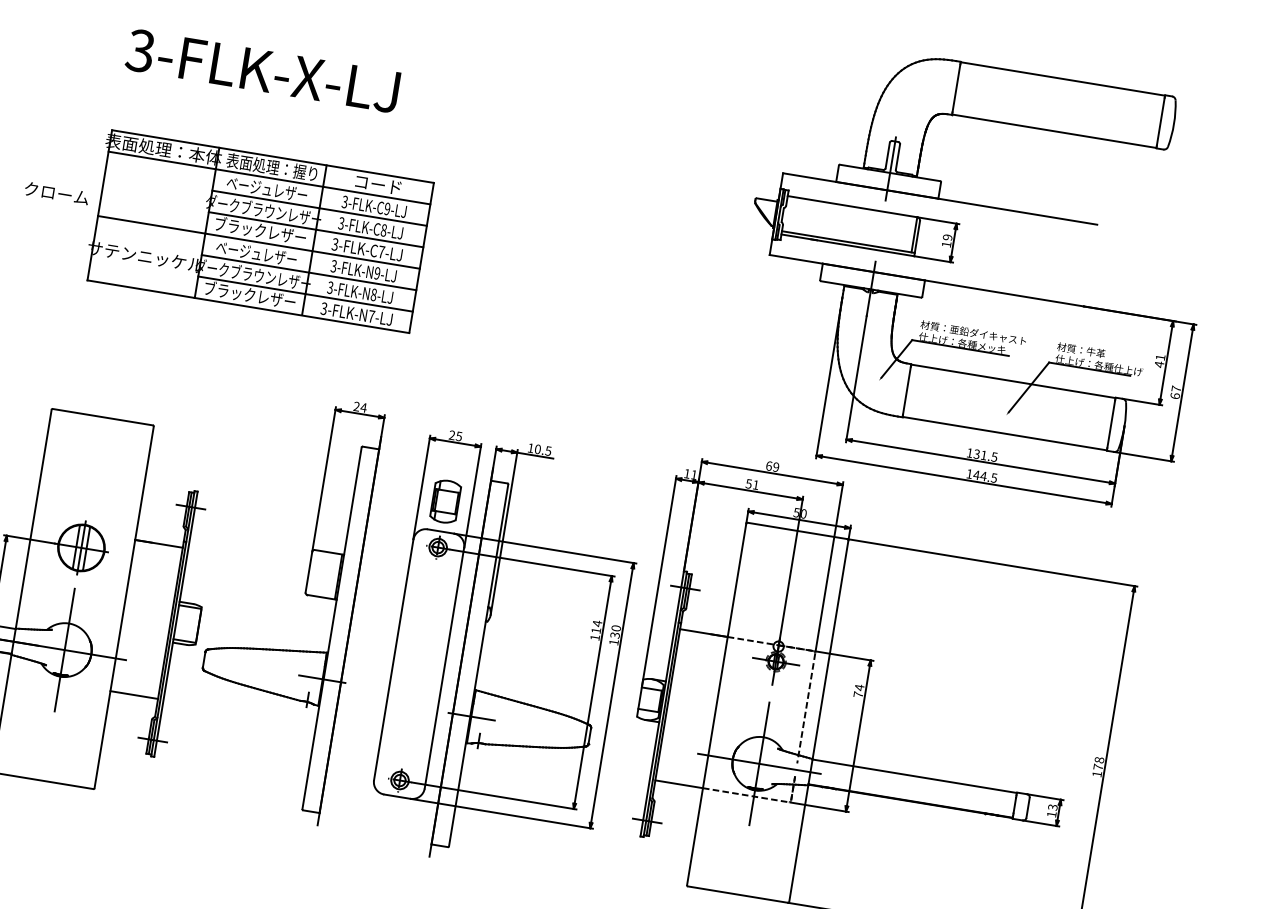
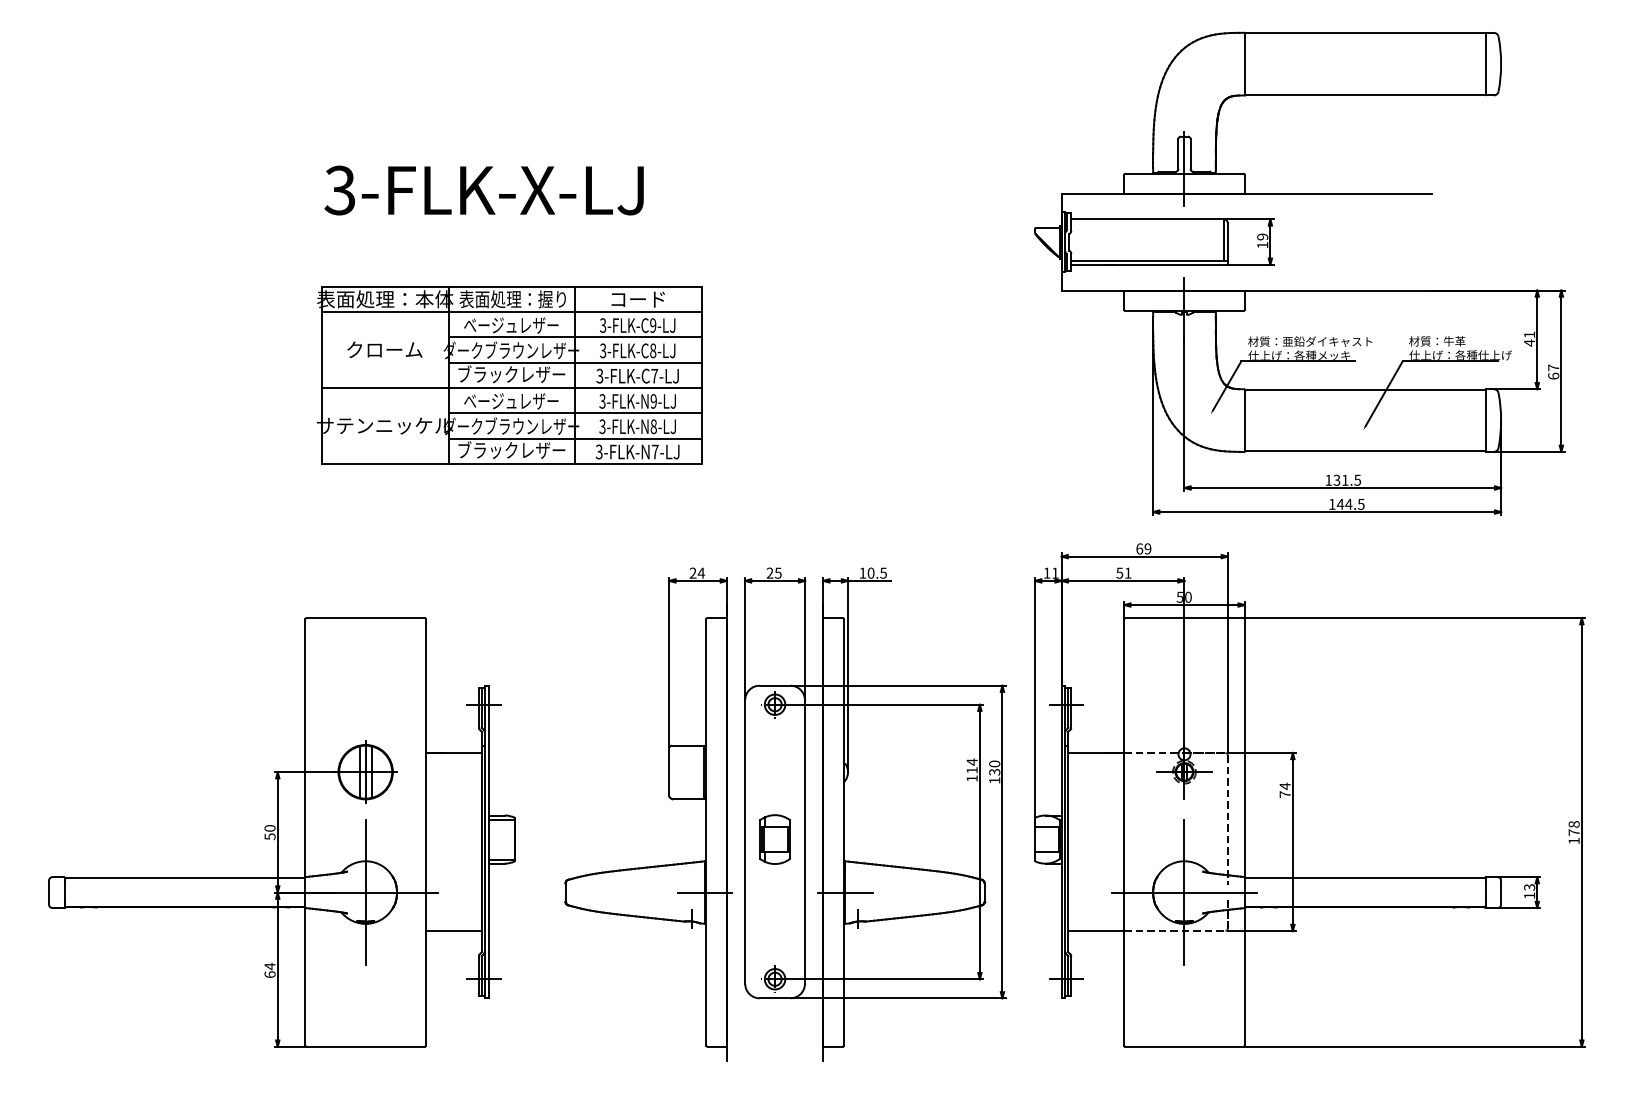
text: (56, 193) -> (384, 349), moved
part: (971, 288) -> (1299, 290), moved
part: (445, 501) -> (774, 839), moved
part: (304, 593) -> (668, 797), moved

